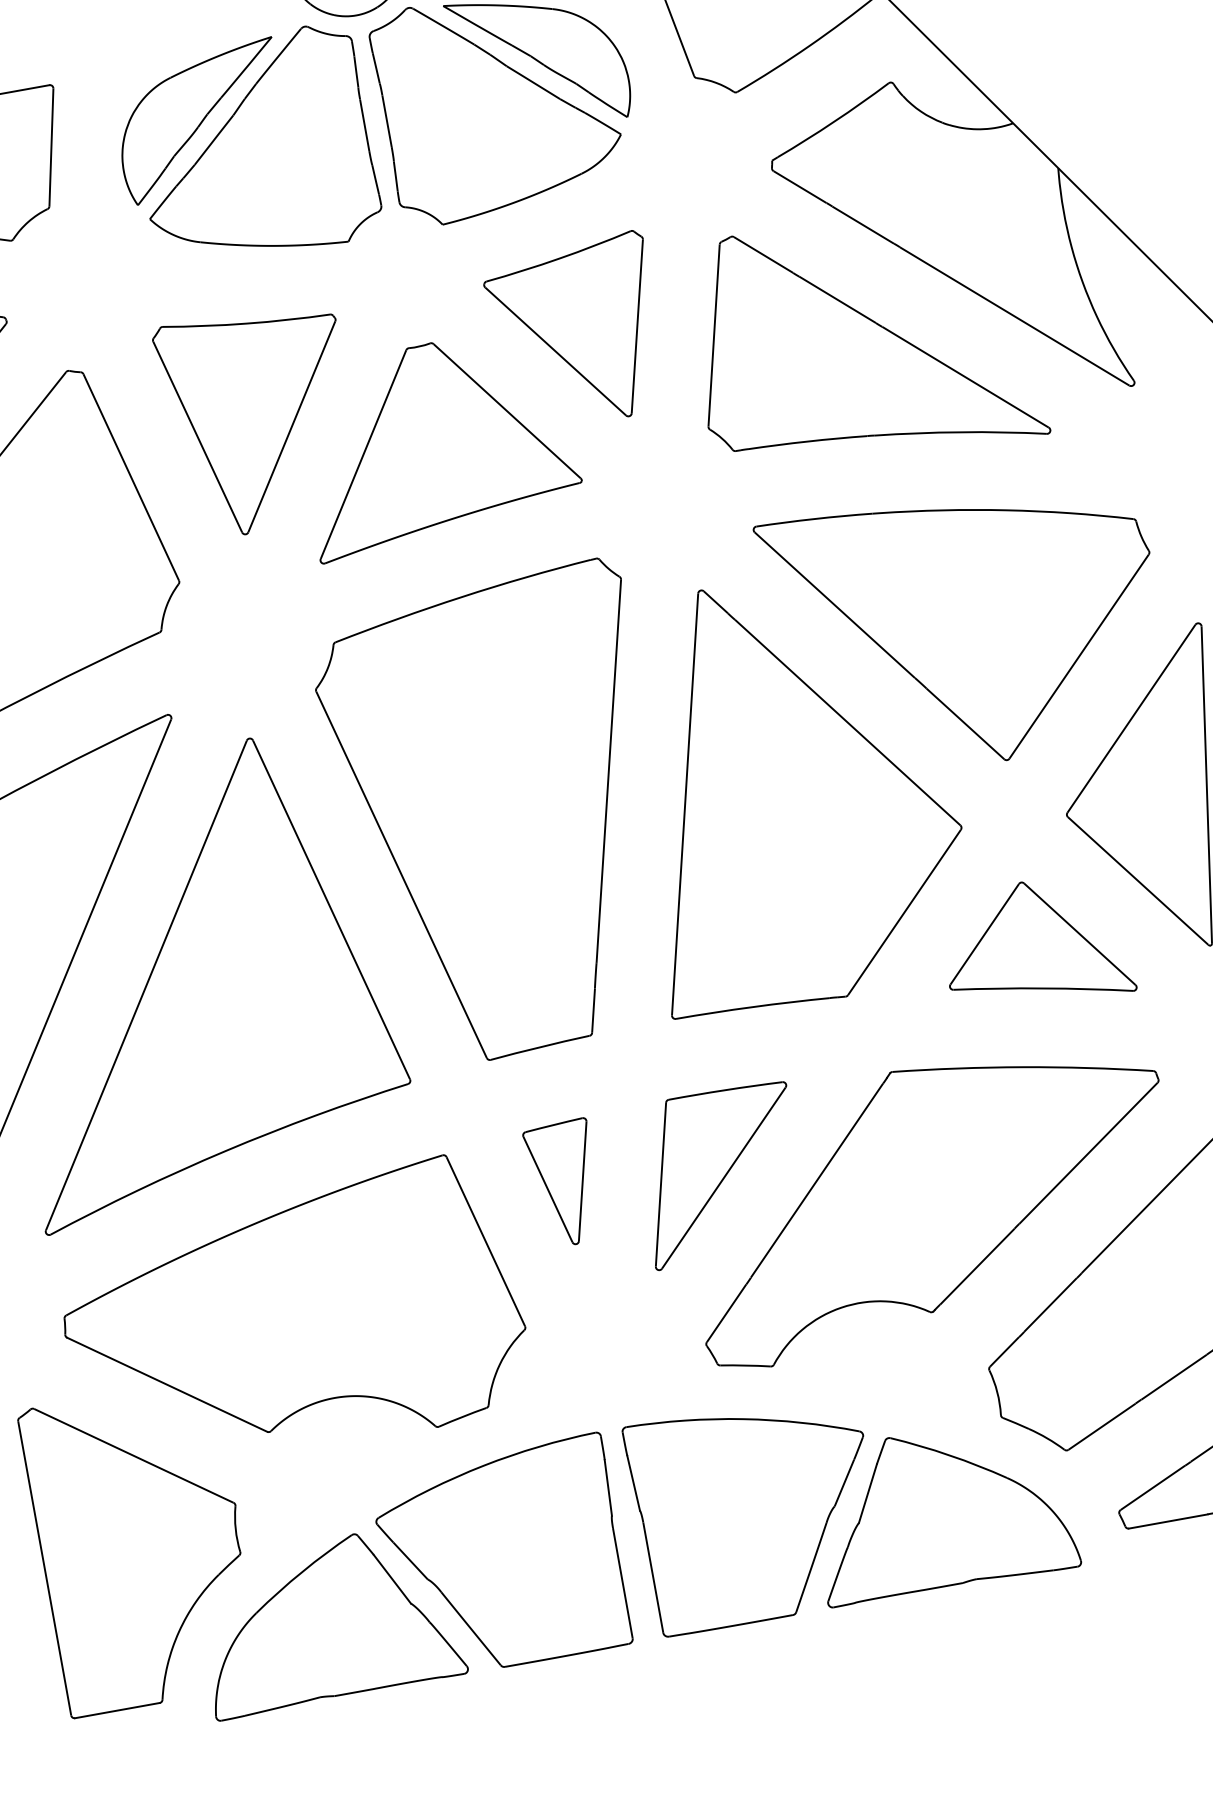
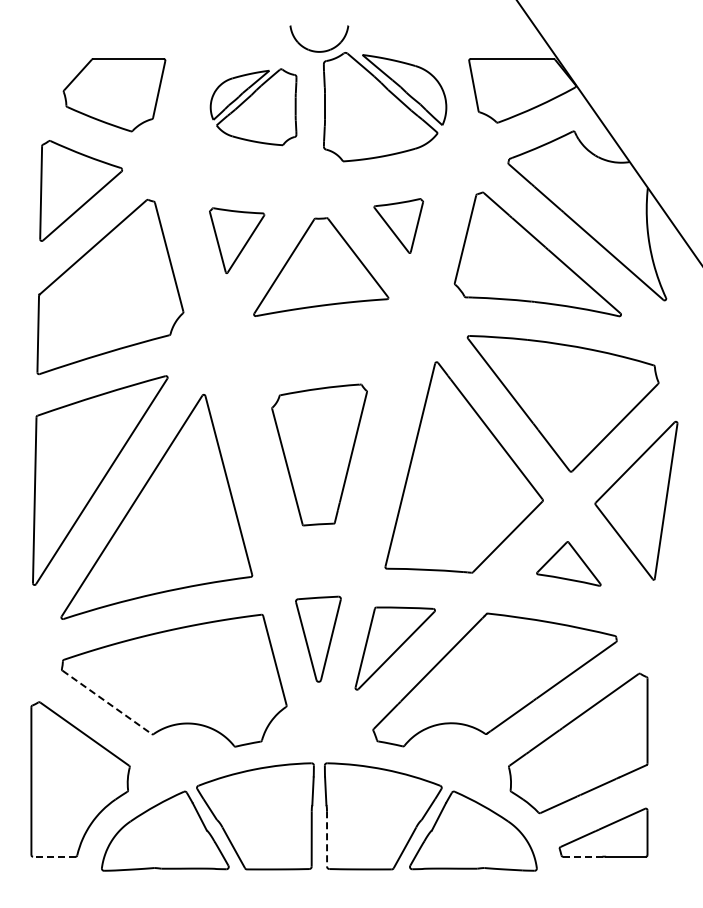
part: (245, 149) -> (253, 107), size x0.7
part: (575, 332) -> (398, 225), size x0.6
part: (259, 420) -> (236, 240), size x0.6
part: (500, 815) -> (319, 454), size x0.6
part: (1034, 943) -> (568, 563), size x0.7
part: (564, 1184) -> (318, 639), size x1.4
line: (167, 1384) -> (107, 702), solid -> dashed
line: (1167, 1521) -> (582, 856), solid -> dashed
line: (654, 1576) -> (327, 838), solid -> dashed
line: (115, 1710) -> (53, 856), solid -> dashed

